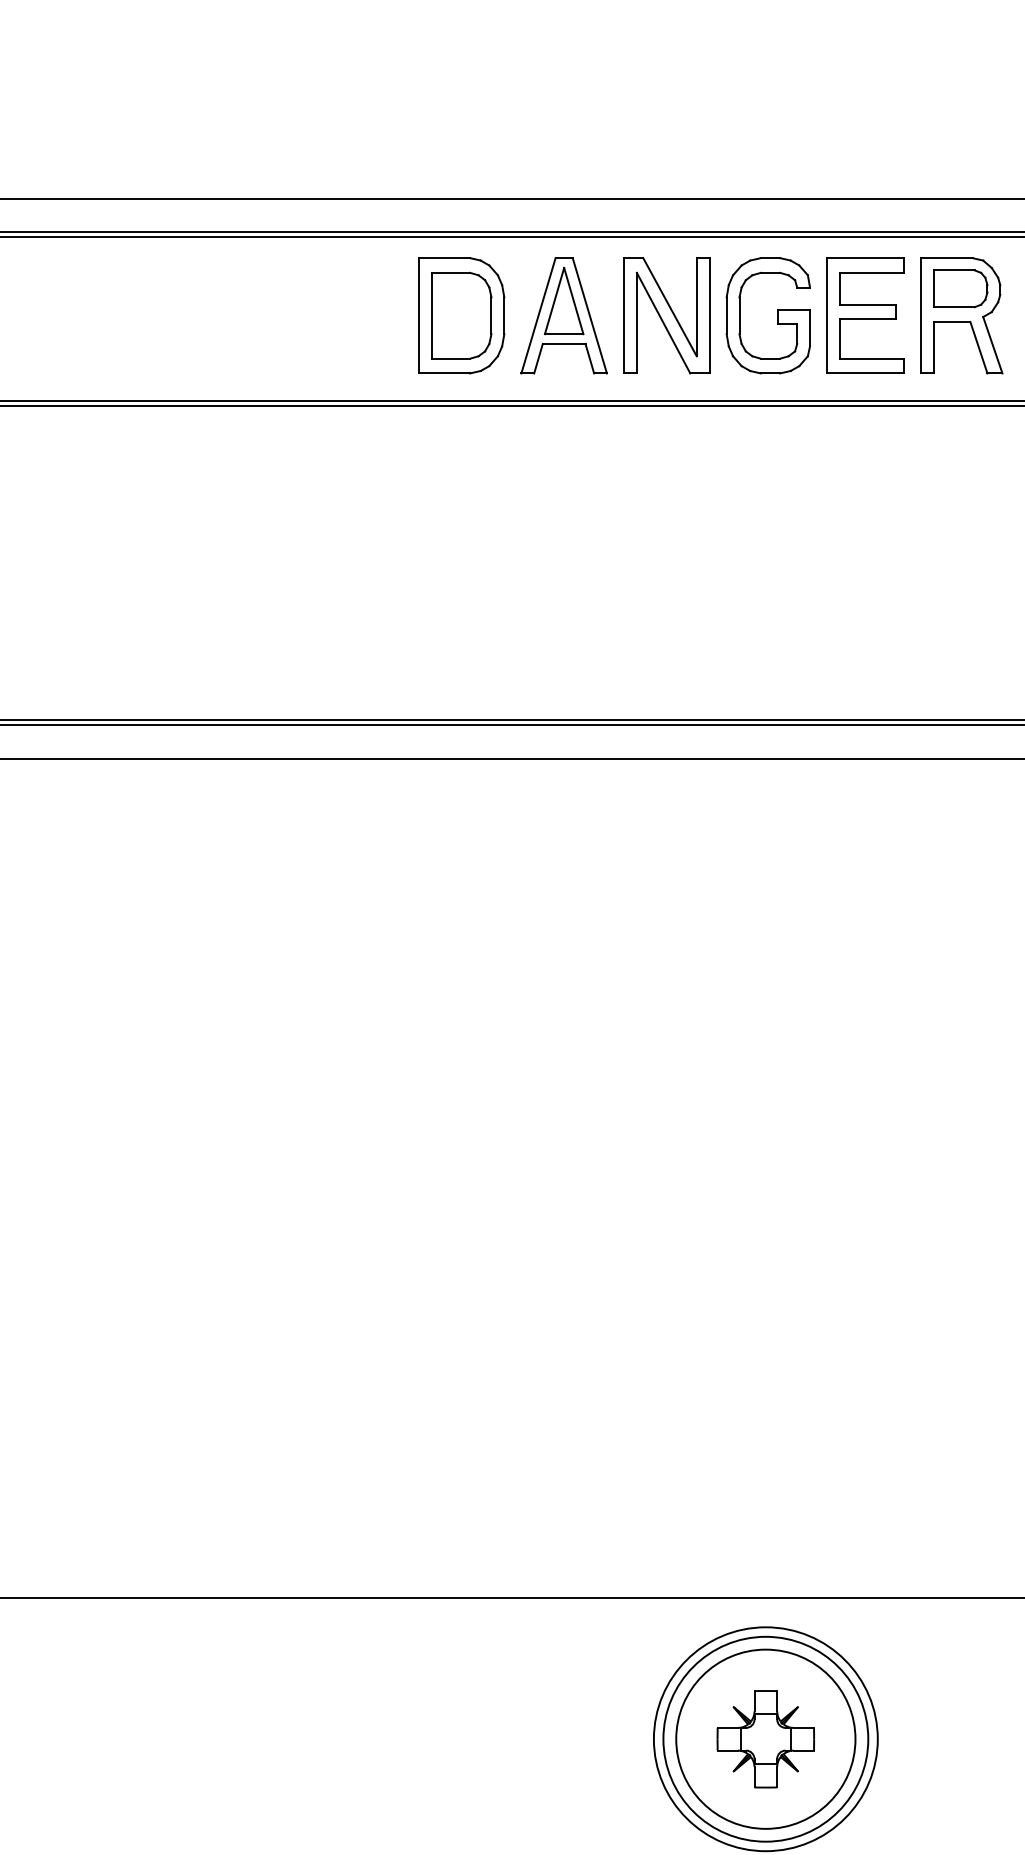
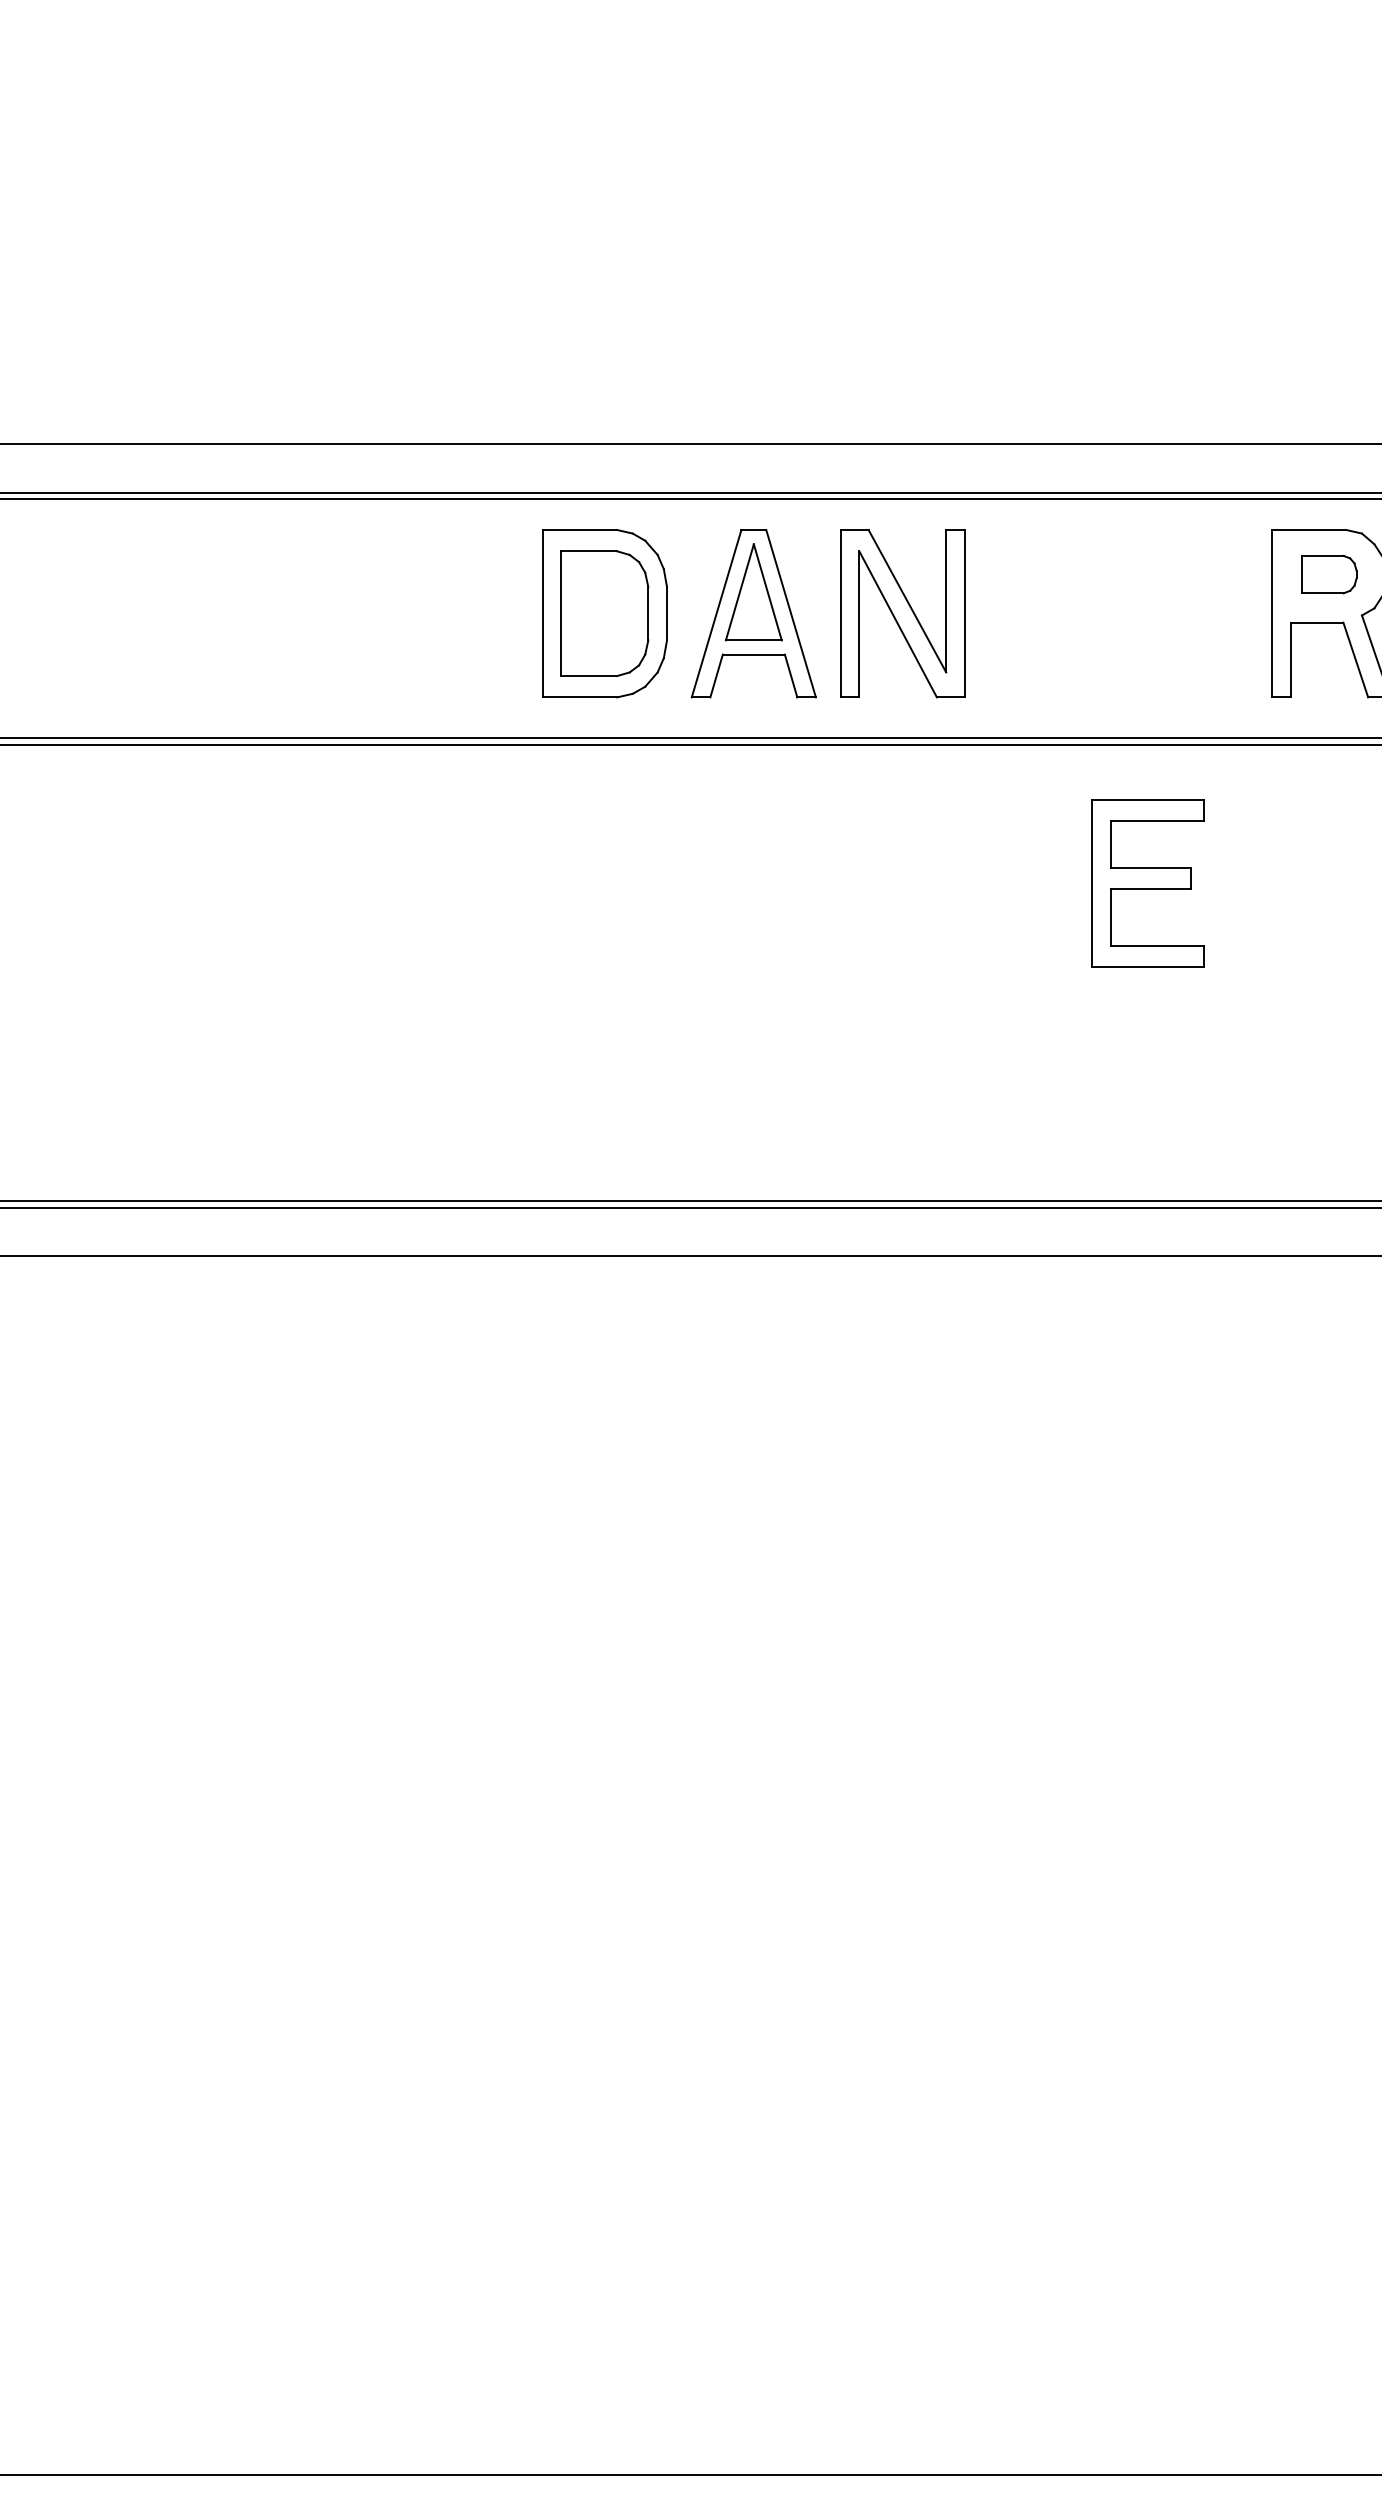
part: (960, 288) -> (1329, 574), size x0.7
part: (777, 315) -> (1063, 613), removed
part: (865, 315) -> (1147, 883), moved

